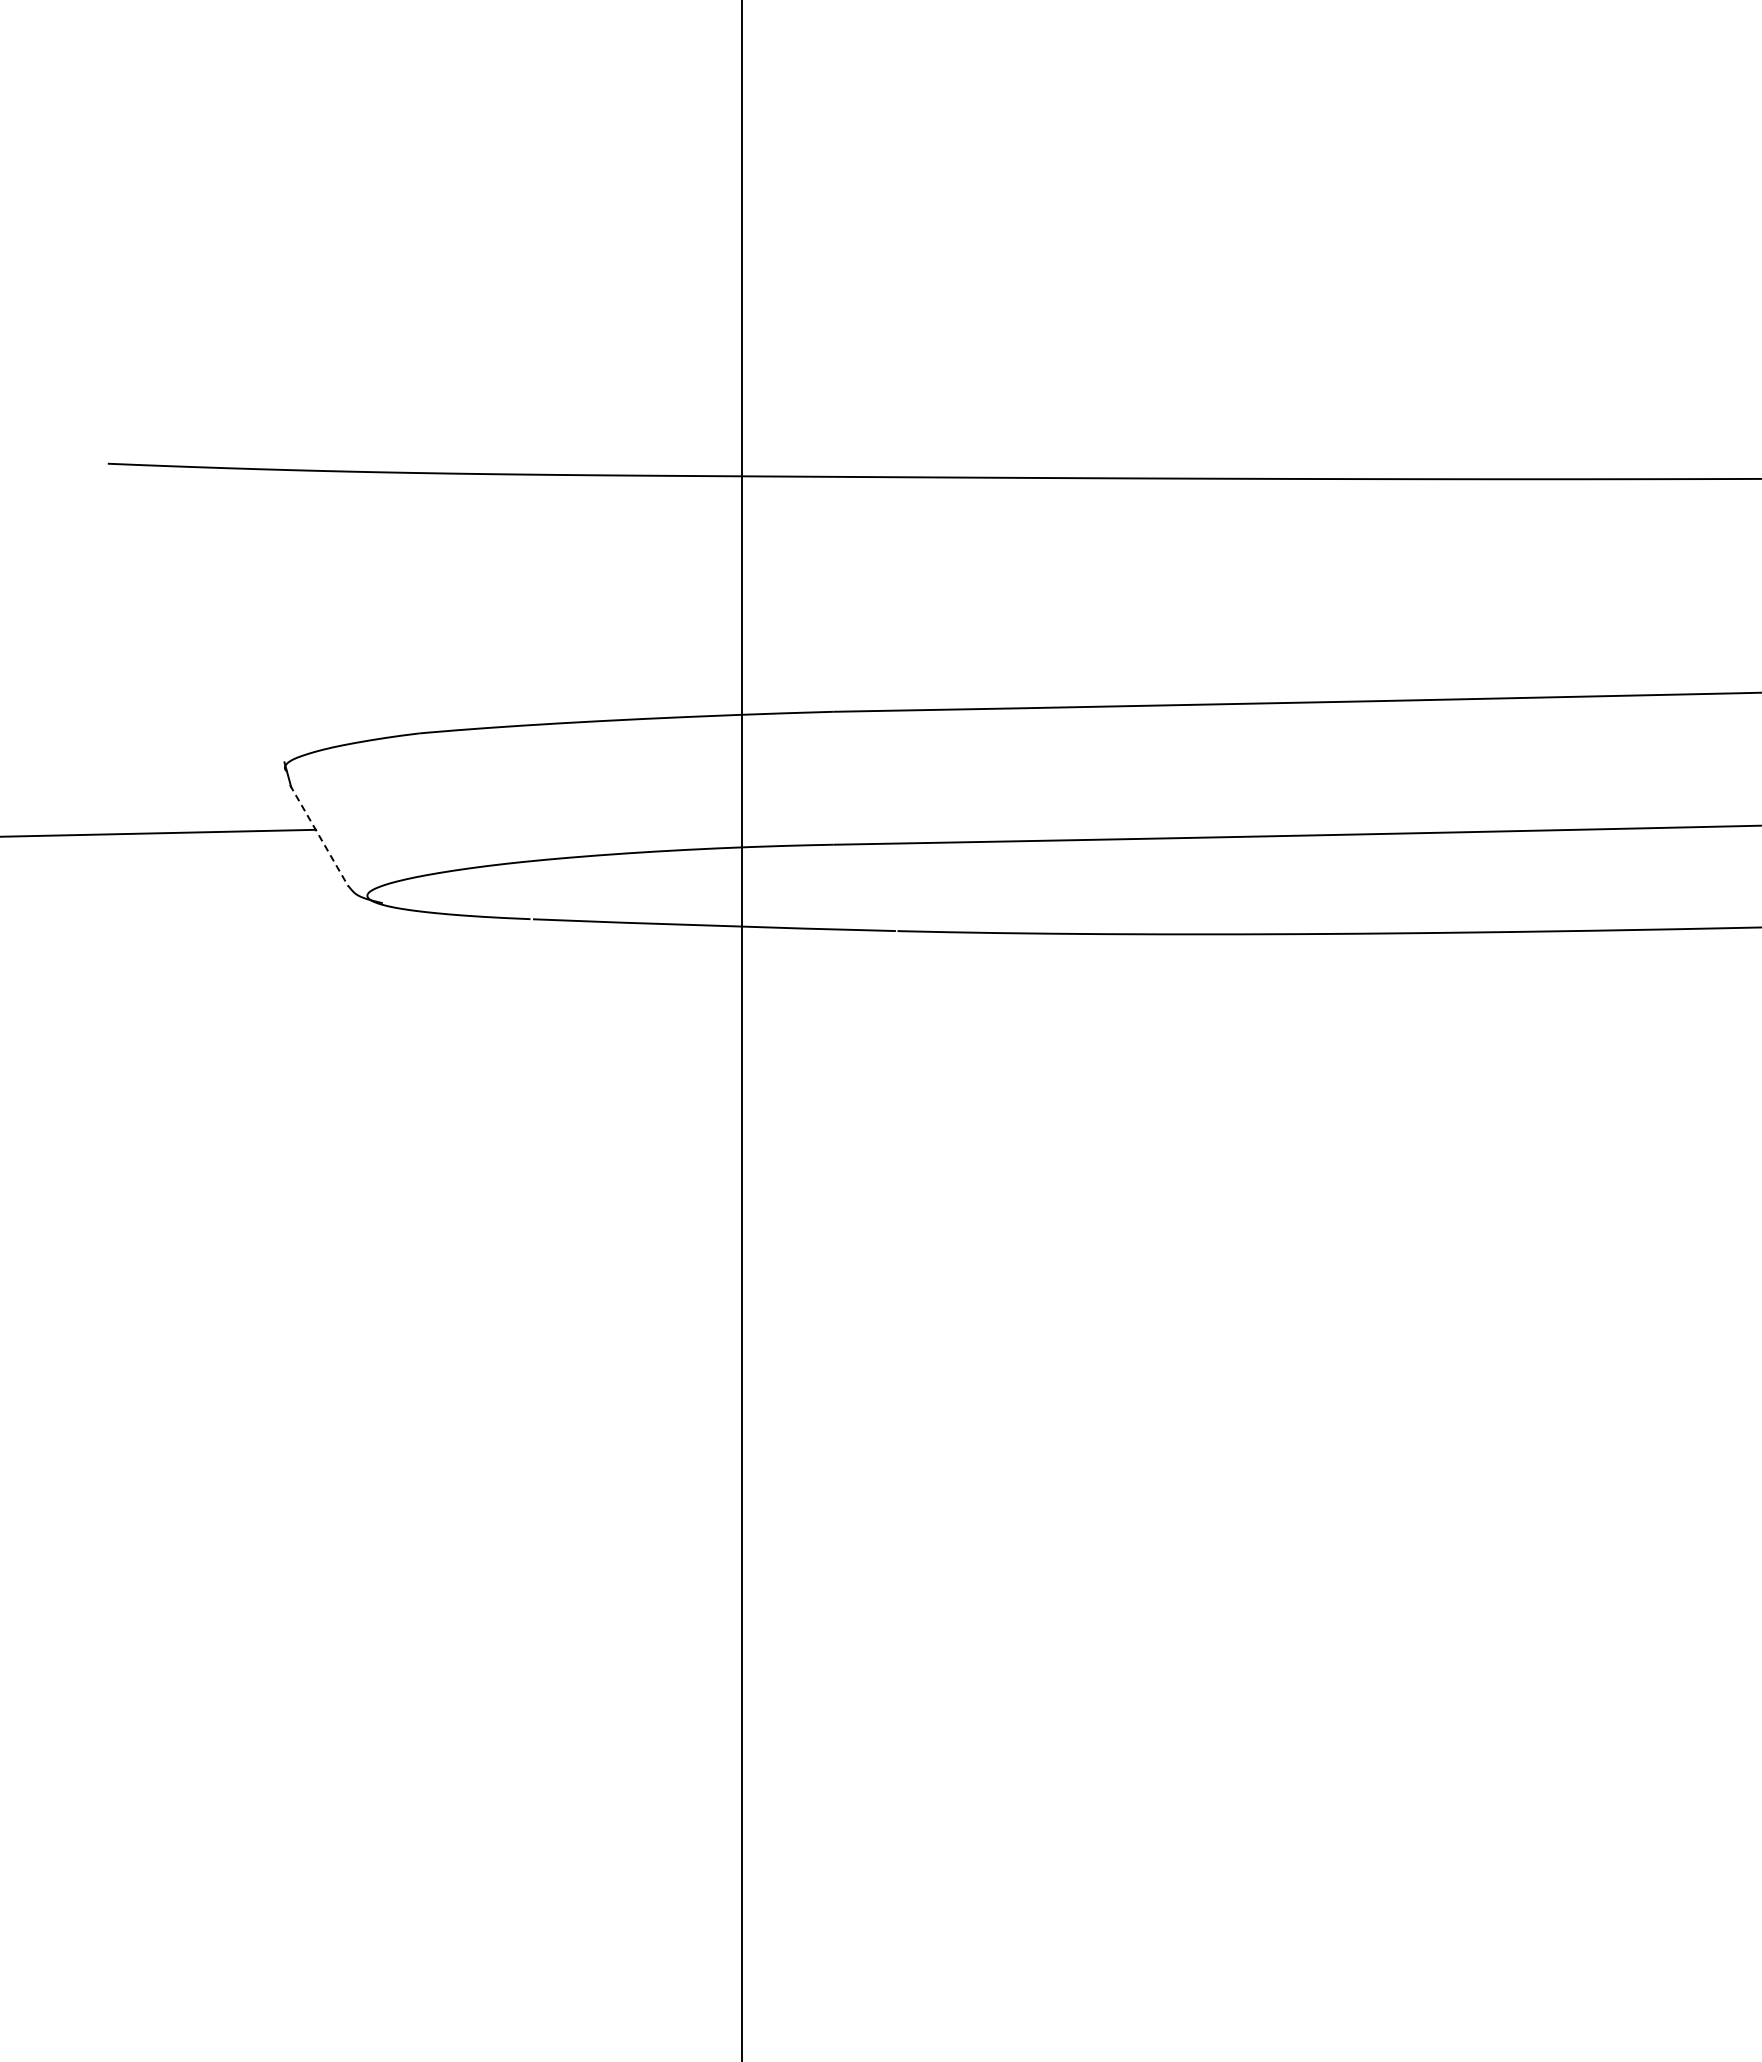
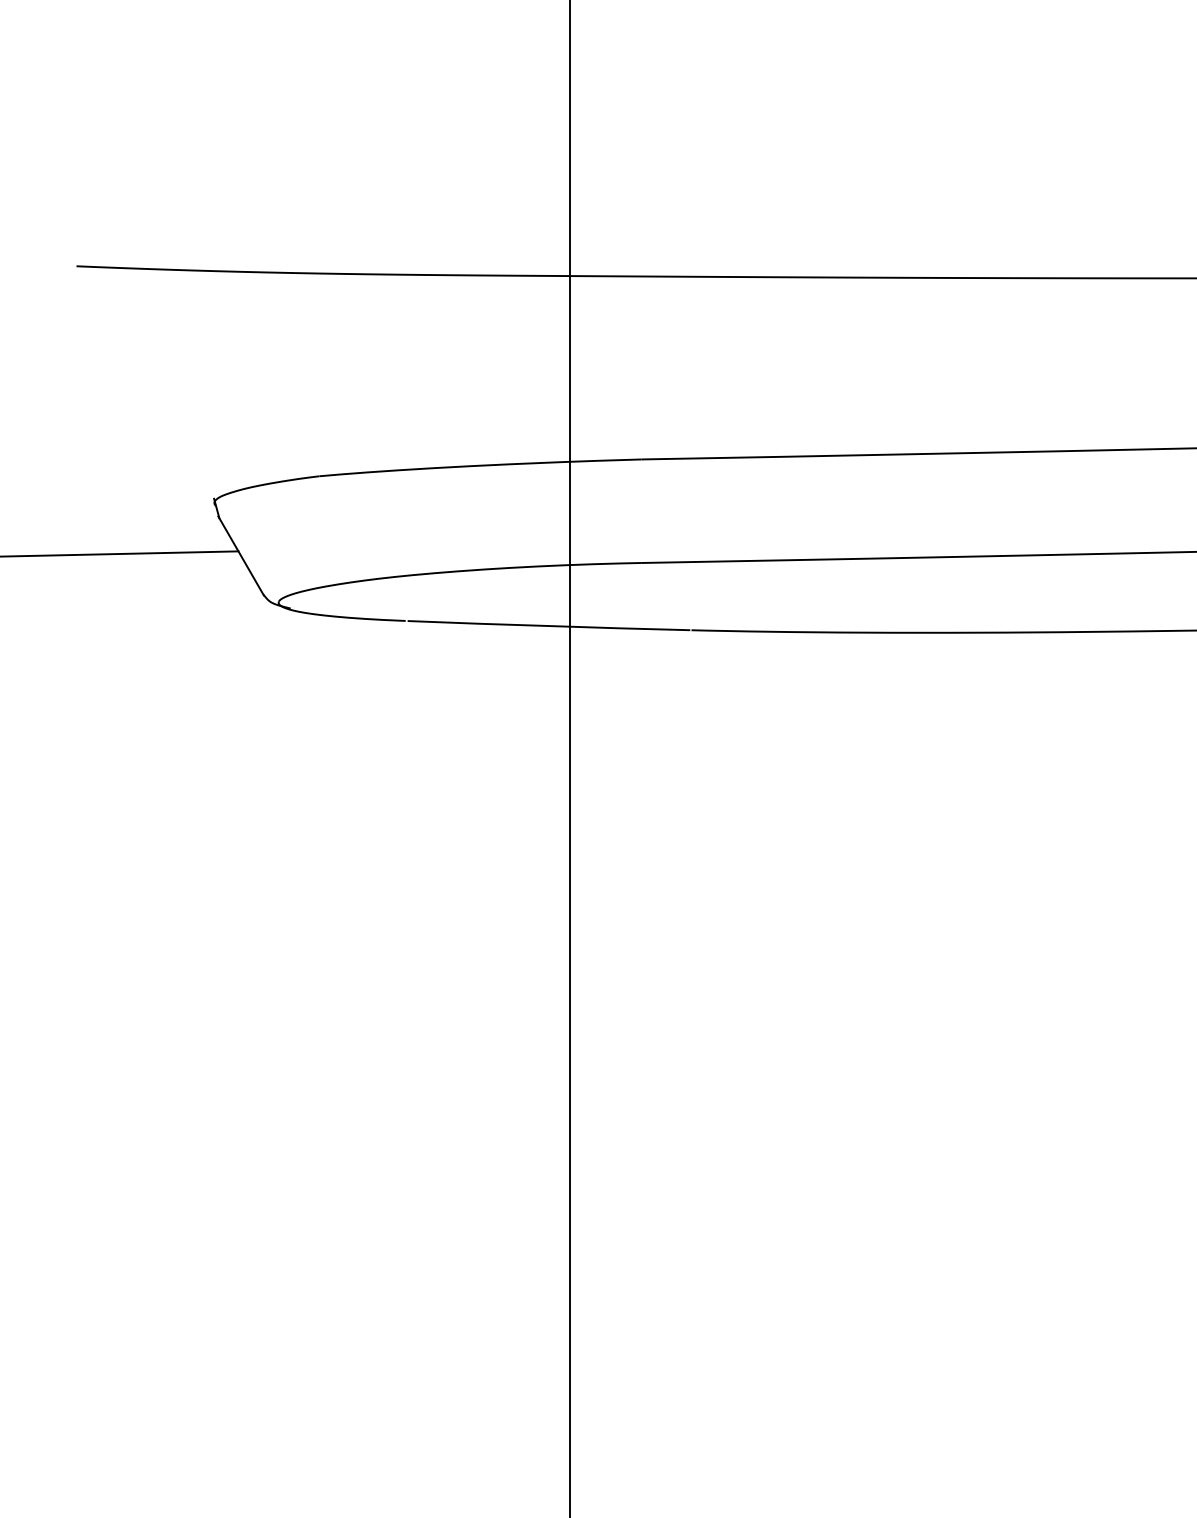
line: (319, 836) -> (241, 556), dashed -> solid

